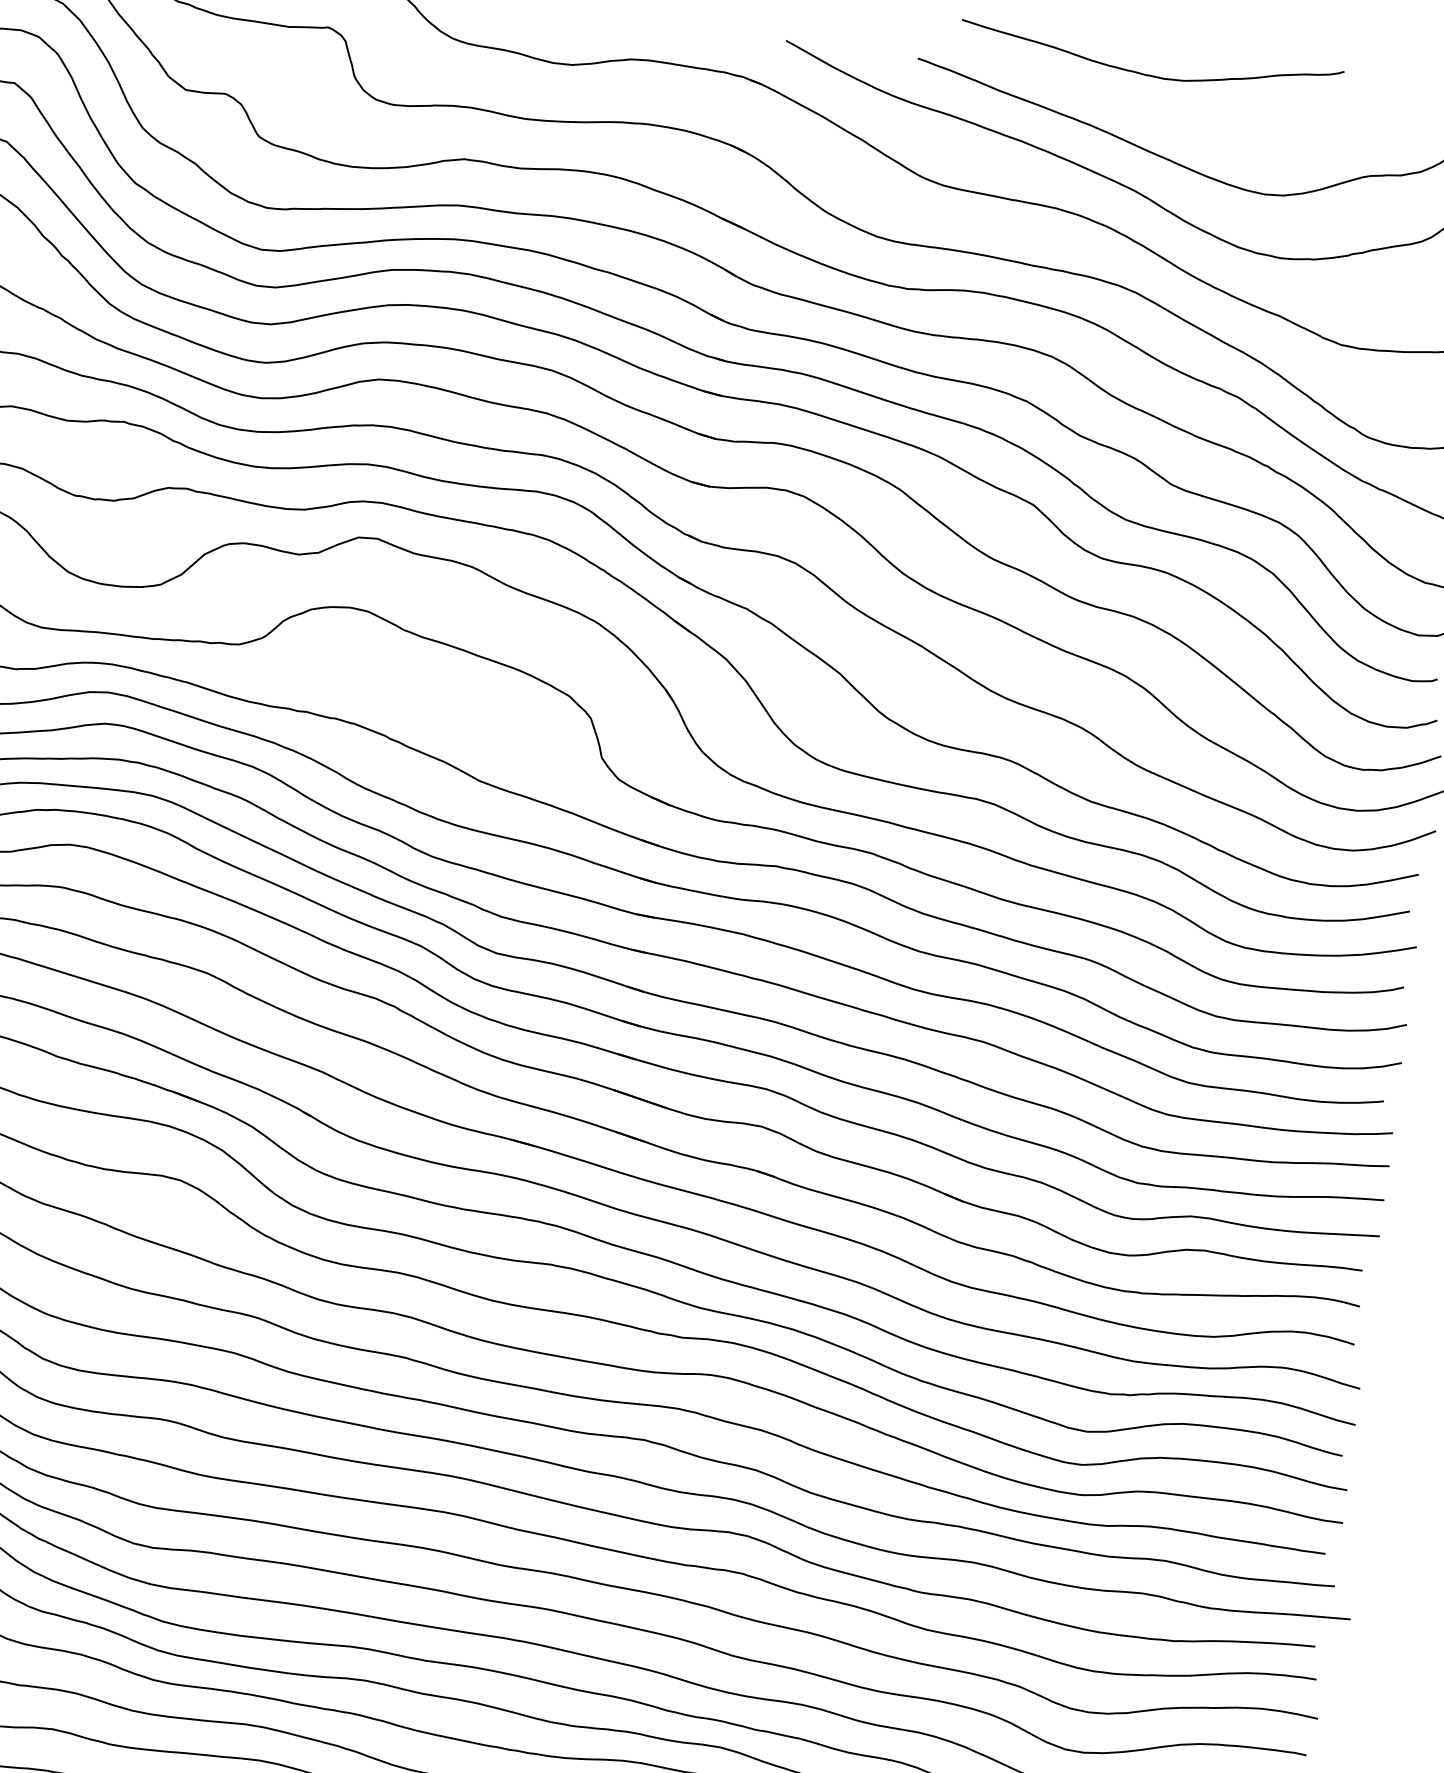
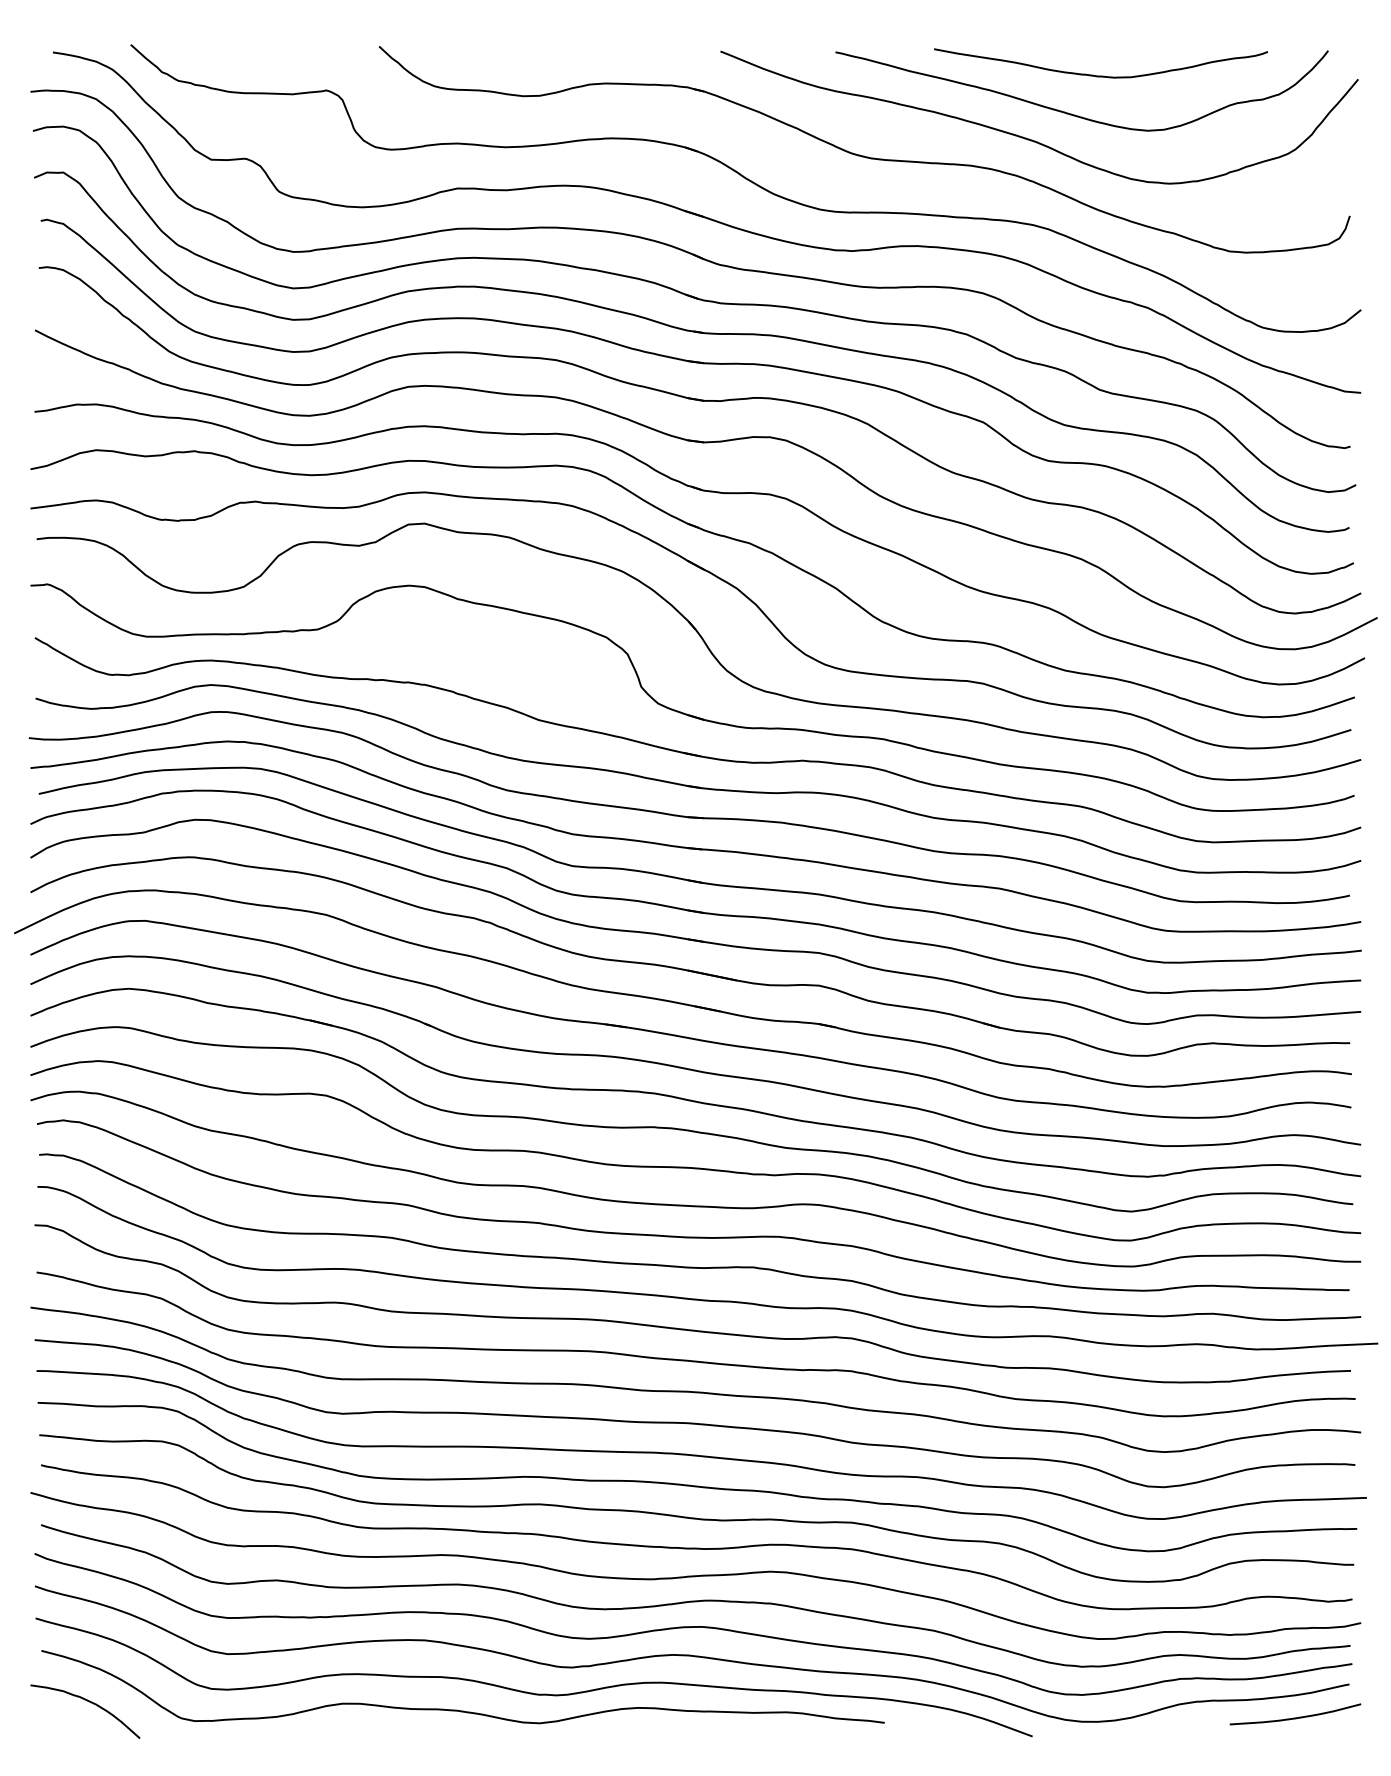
curve: (1150, 74) -> (1101, 75), moved

